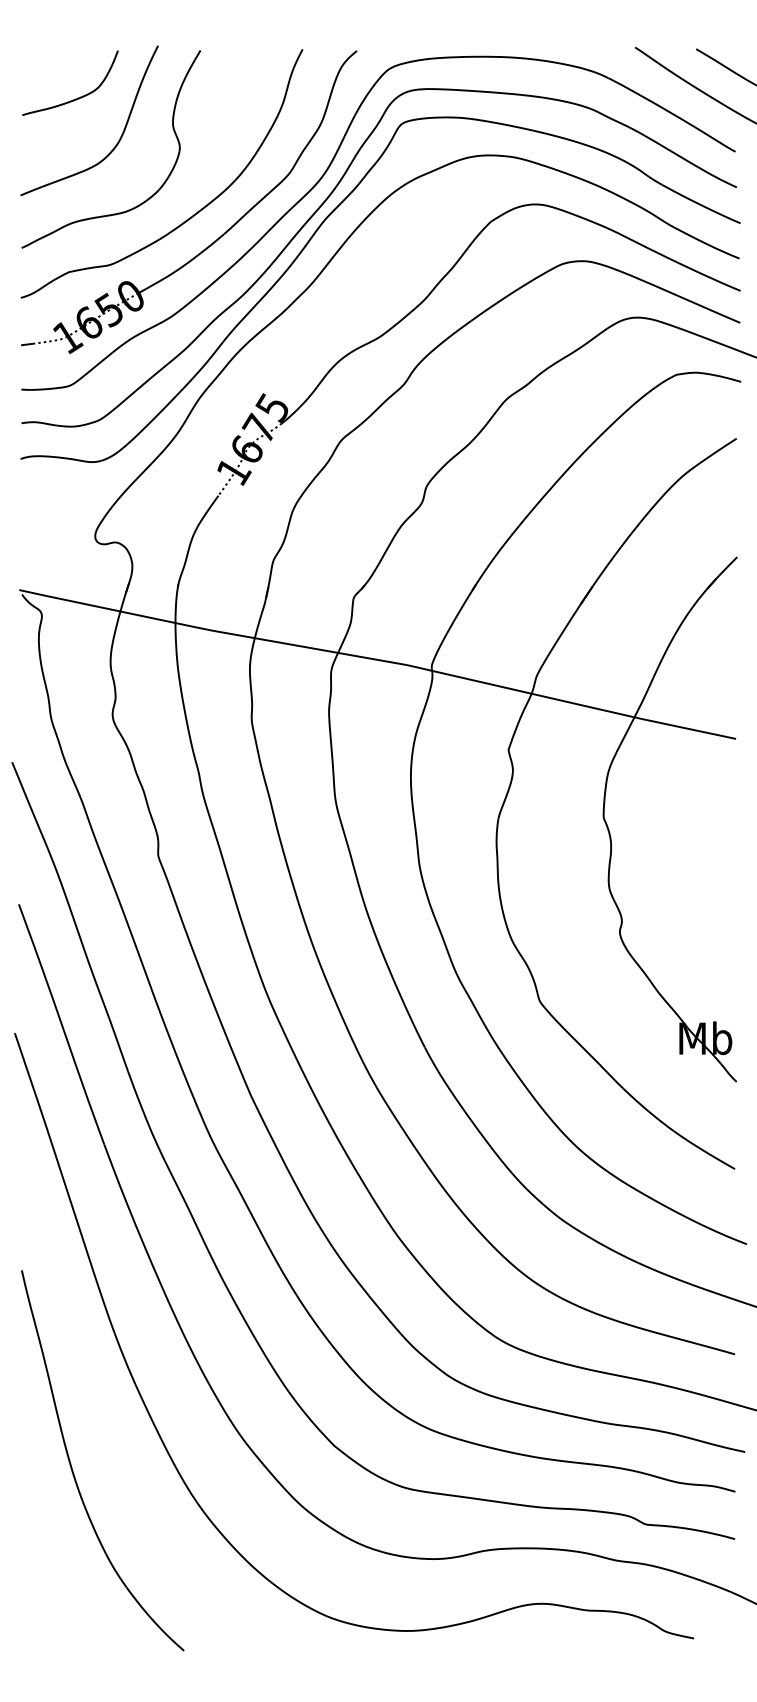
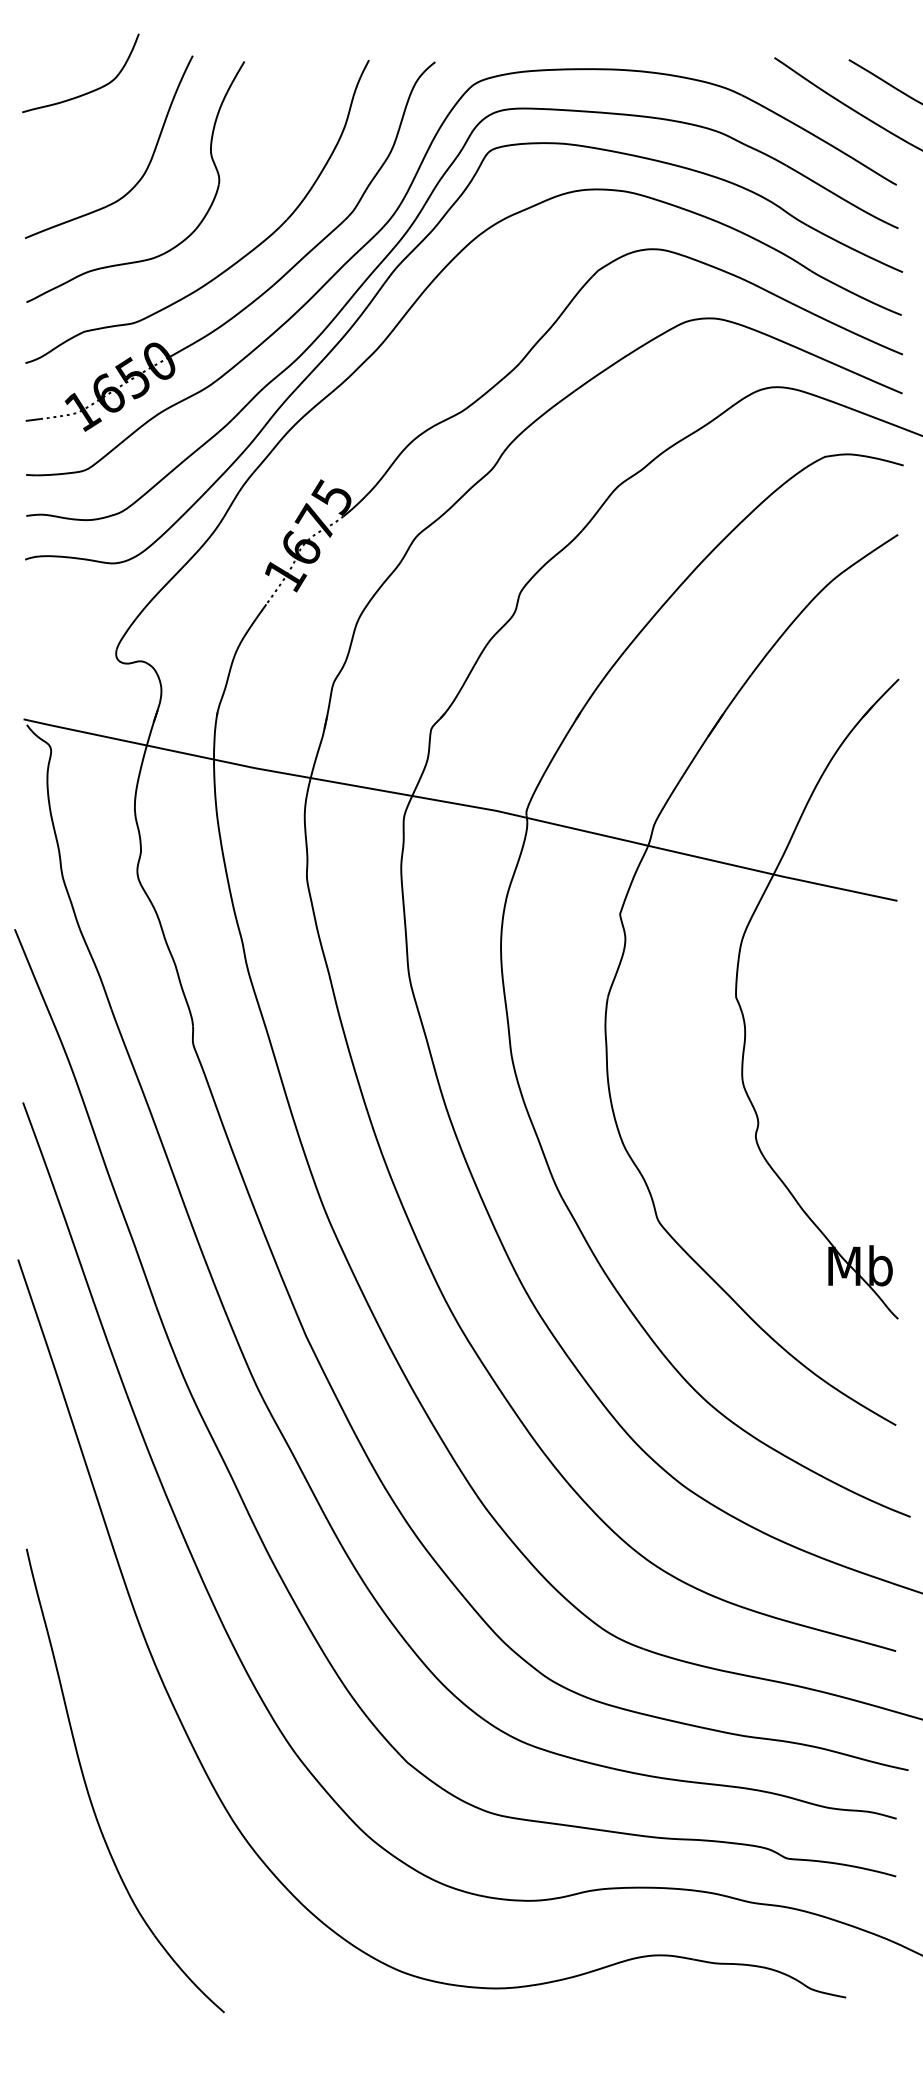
curve: (75, 98) -> (86, 92), moved

